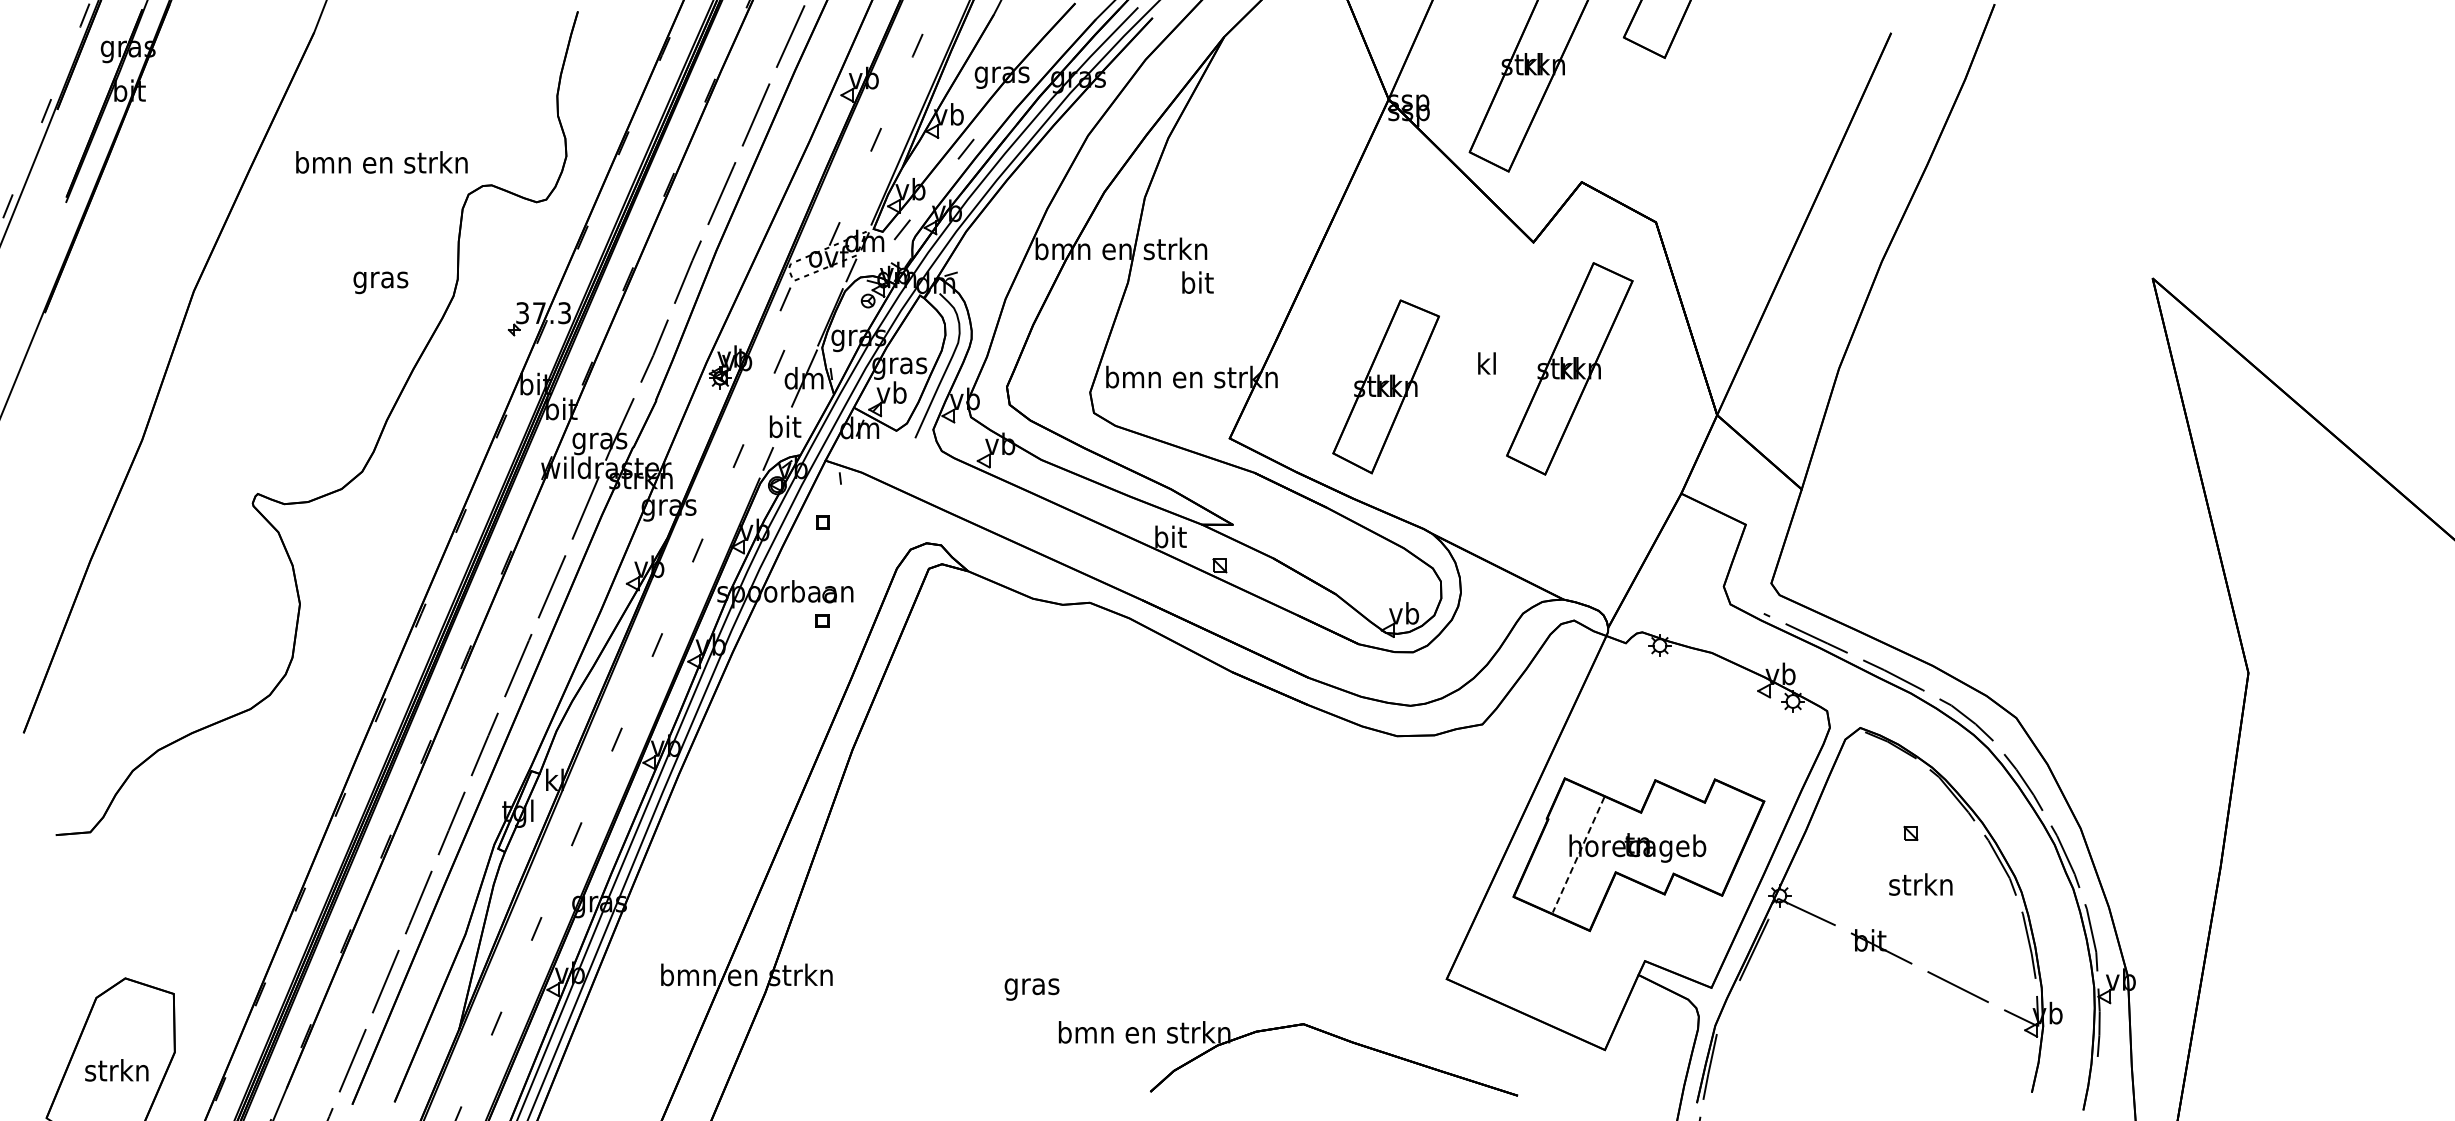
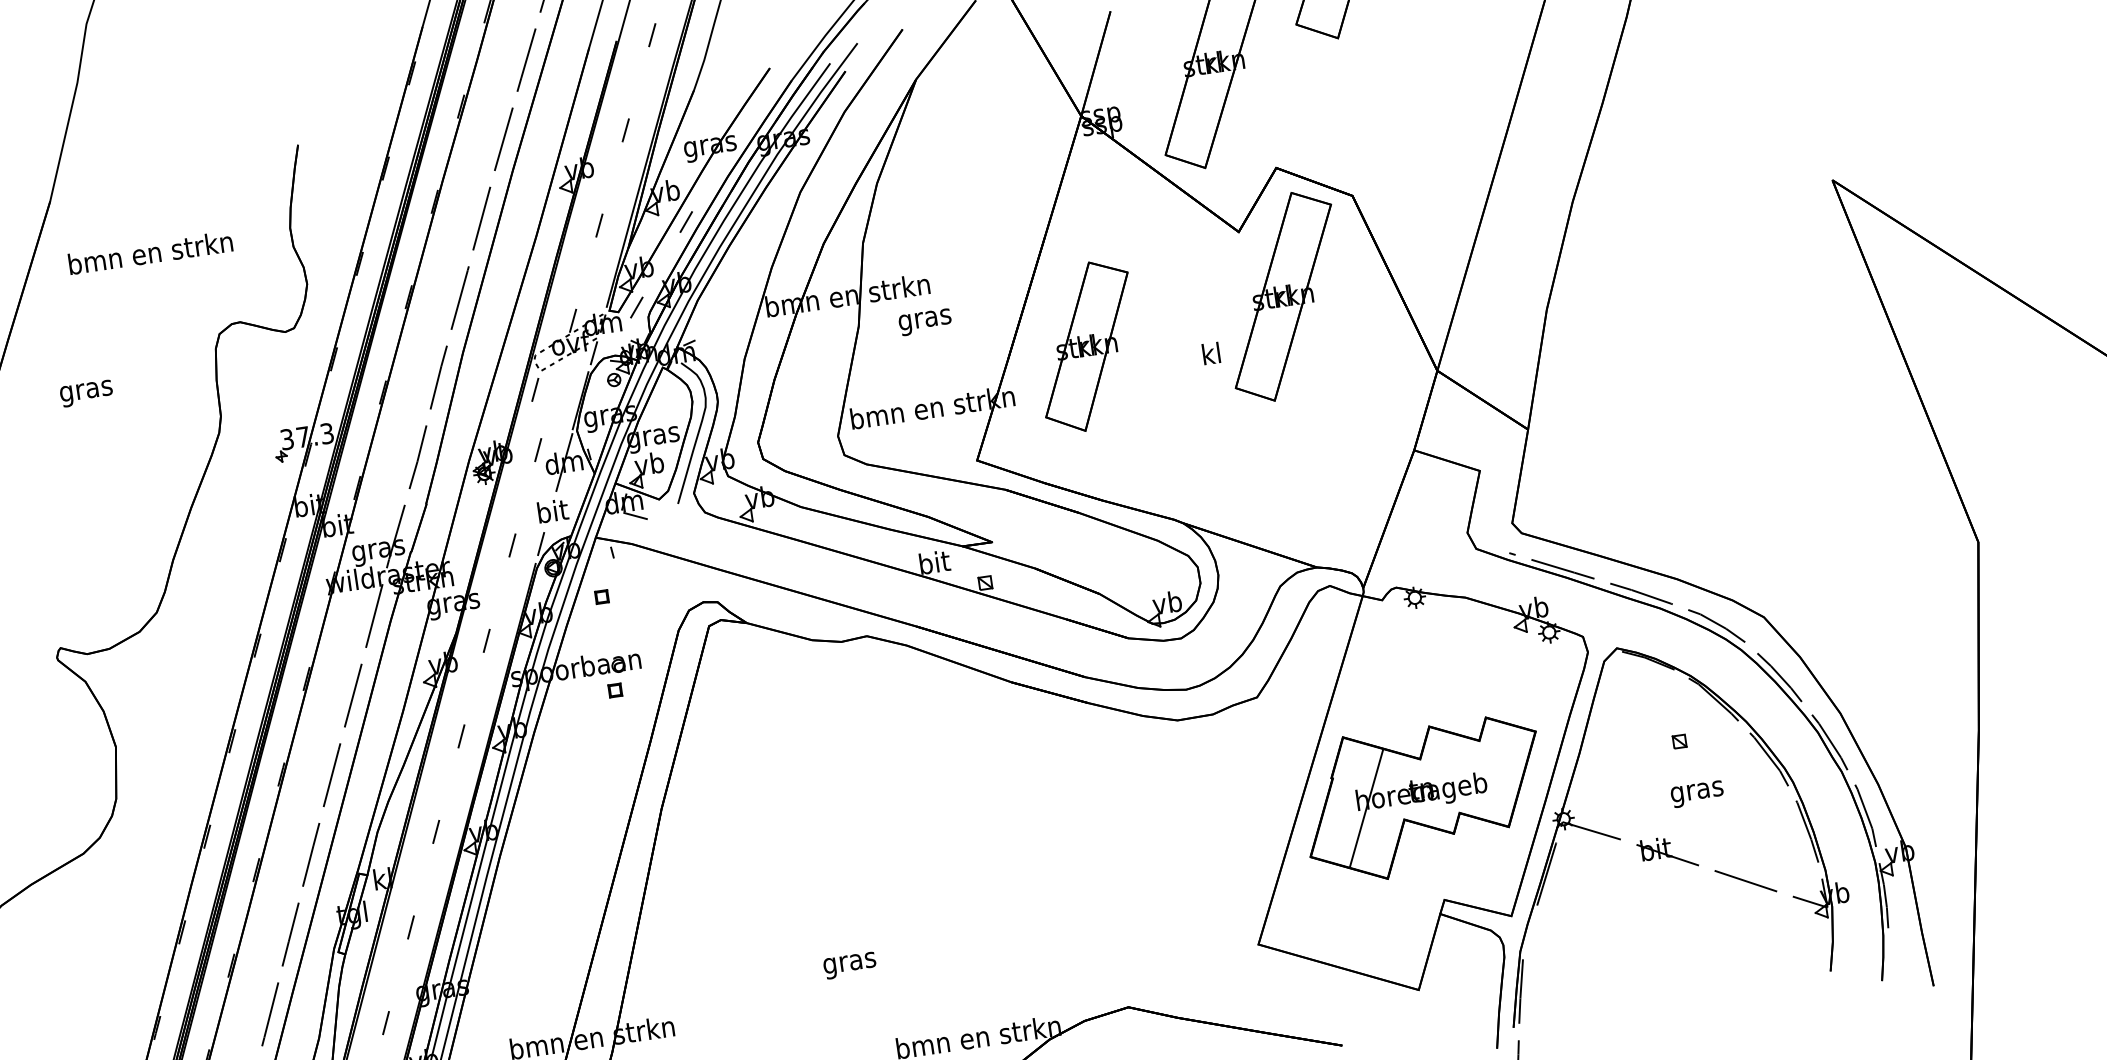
text: (381, 162) -> (150, 252), moved
text: (380, 282) -> (86, 393), moved
text: (1196, 285) -> (924, 319), bit -> gras
part: (1569, 368) -> (1283, 296), moved
part: (1385, 386) -> (1086, 346), moved
line: (869, 444) -> (635, 516), added
line: (1578, 855) -> (1366, 808), dashed -> solid
text: (1920, 887) -> (1696, 791), strkn -> gras
text: (1031, 989) -> (849, 965), moved

